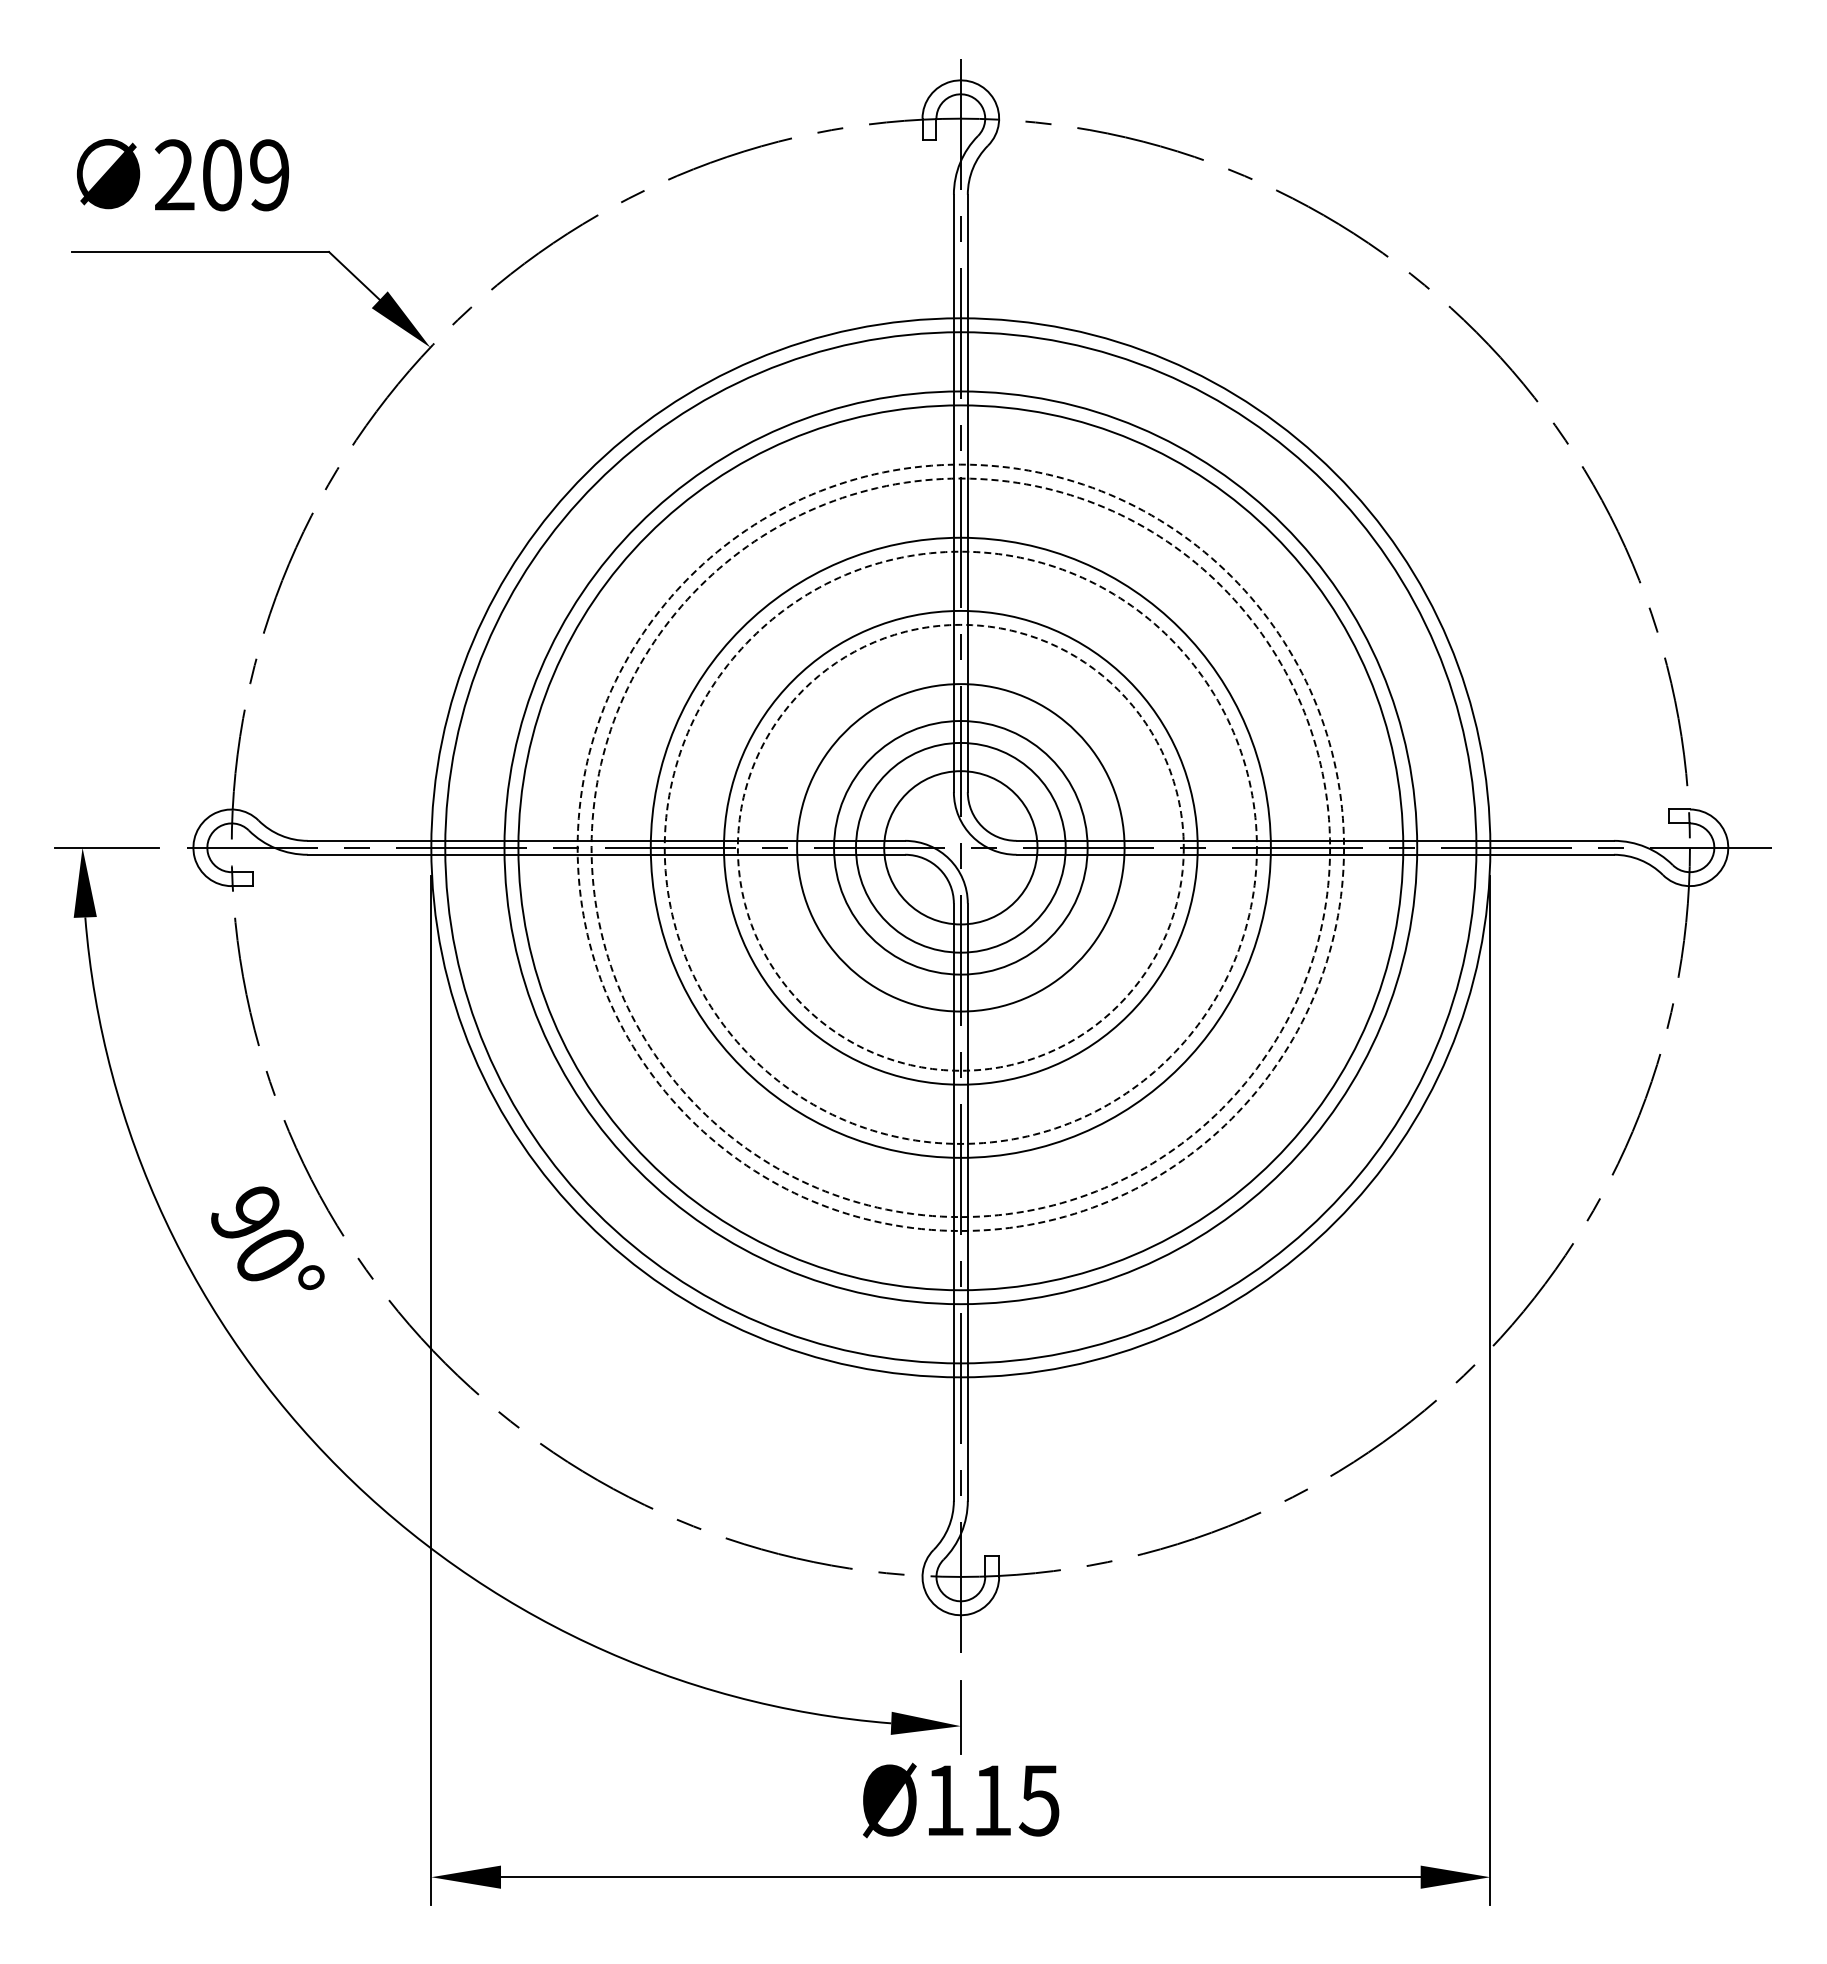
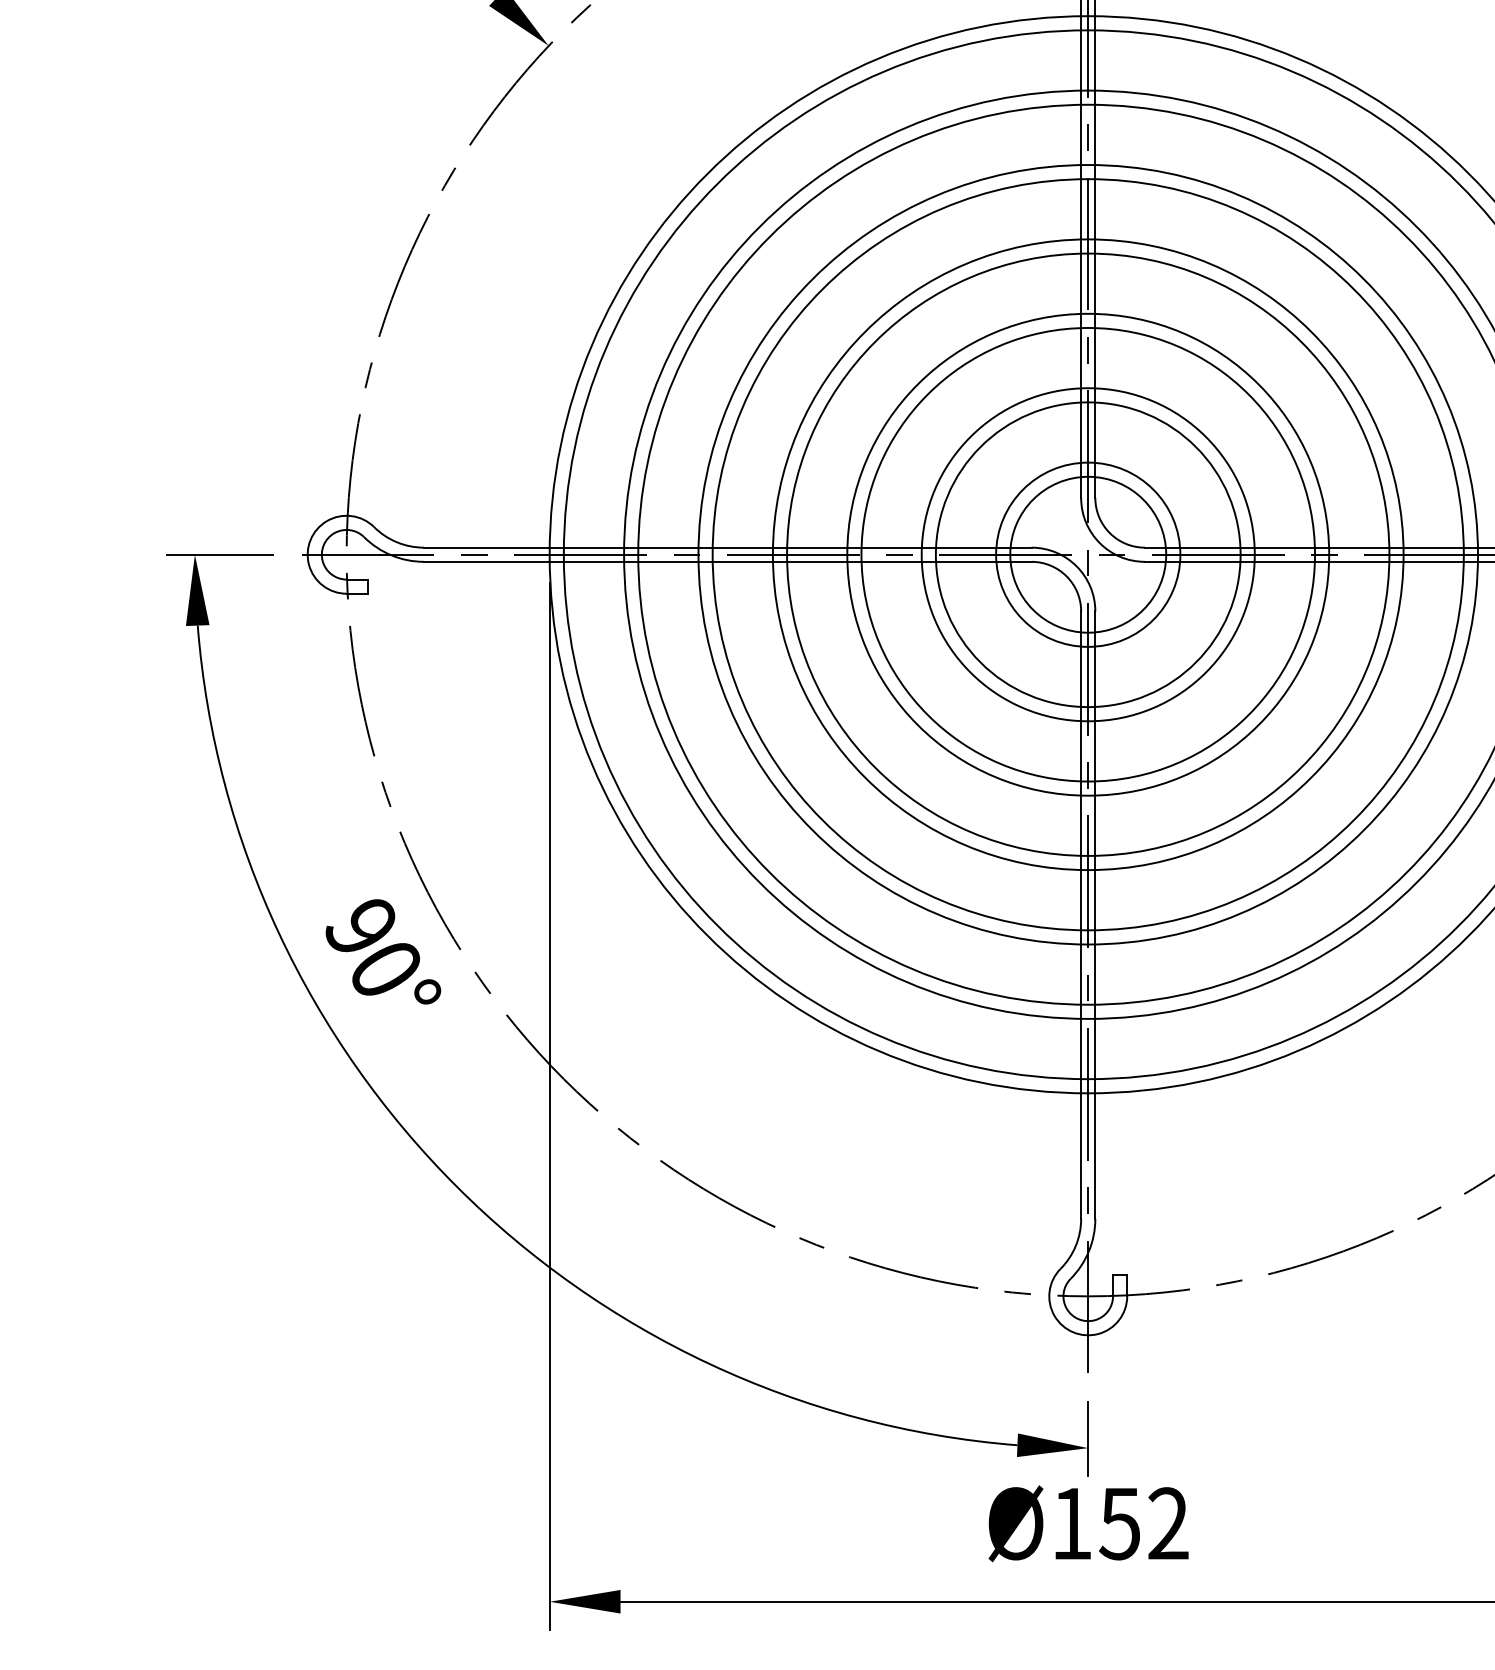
circle: (960, 847) -> (1087, 554), dashed -> solid
circle: (960, 847) -> (1087, 554), dashed -> solid
circle: (960, 847) -> (1087, 554), dashed -> solid
circle: (960, 847) -> (1087, 554), dashed -> solid
circle: (960, 847) -> (1087, 554), size x0.71
circle: (960, 847) -> (1087, 554), size x1.43
text: (1015, 1800) -> (1143, 1523), Ø115 -> Ø152

